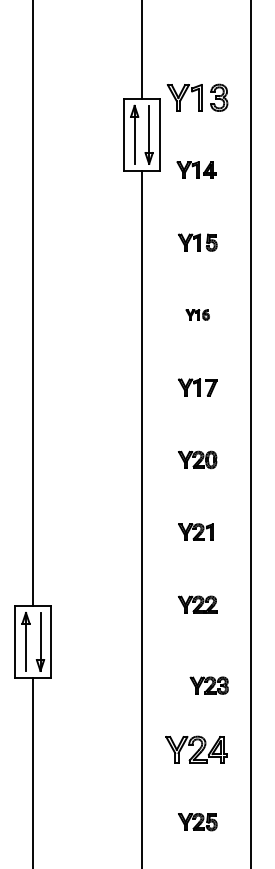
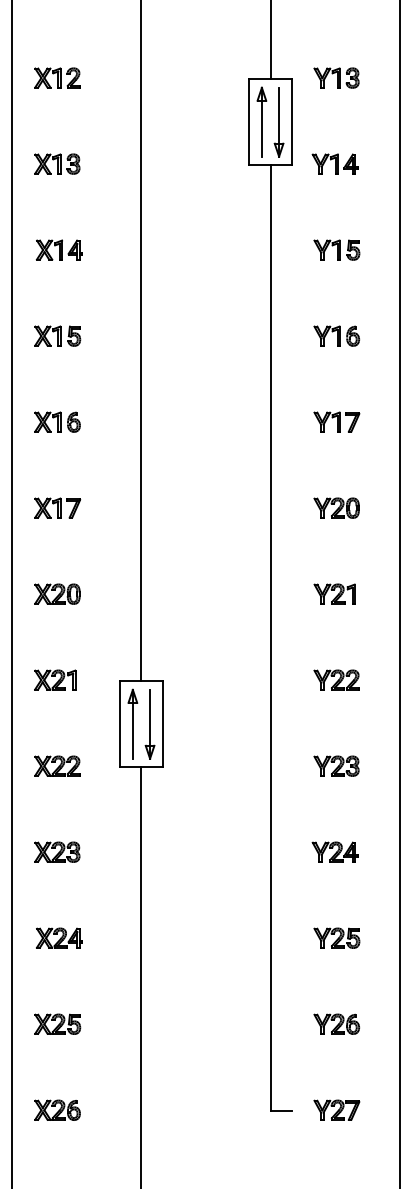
part: (197, 97) -> (336, 77), size x0.62
part: (197, 314) -> (336, 335), size x1.67
part: (209, 685) -> (336, 765), moved
part: (195, 749) -> (334, 851), size x0.62

